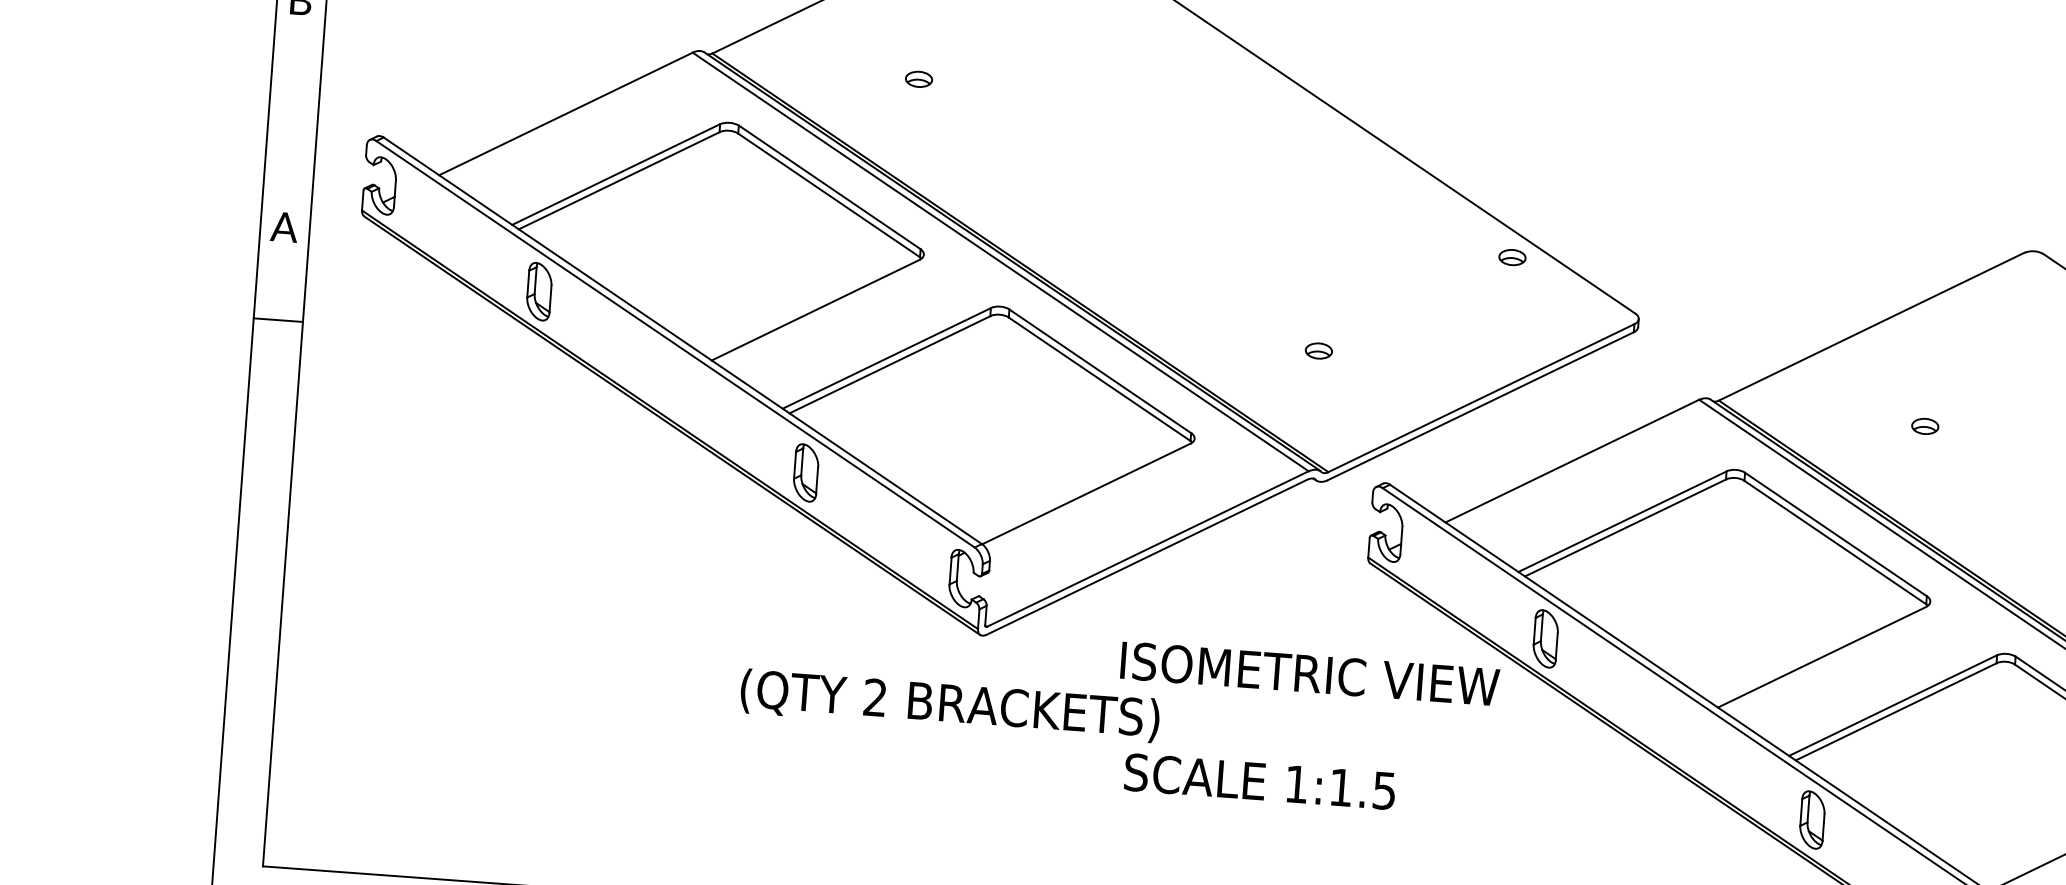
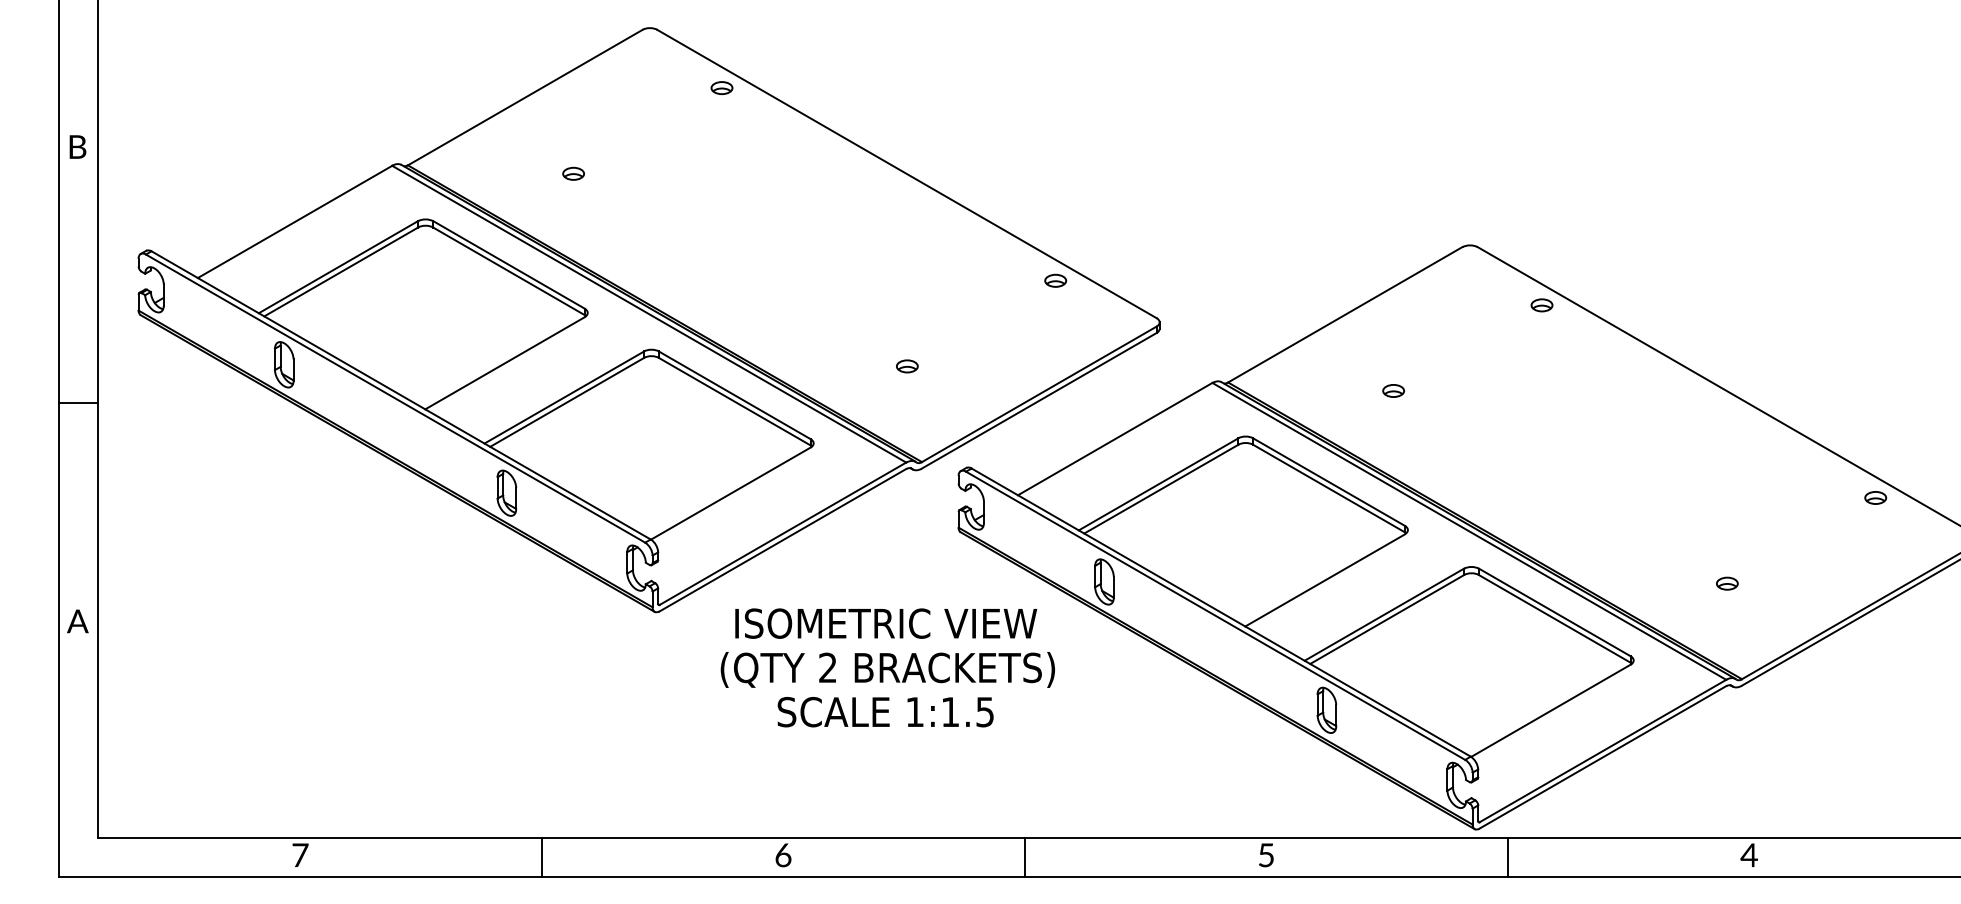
text: (283, 227) -> (77, 621), moved
text: (1310, 673) -> (886, 623), moved
text: (949, 705) -> (887, 669), moved

